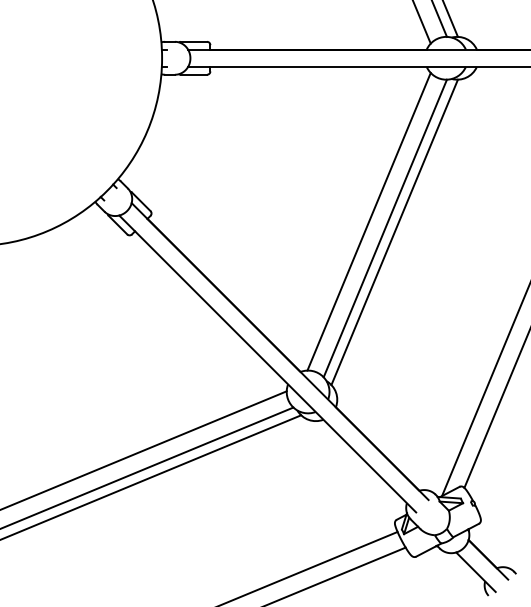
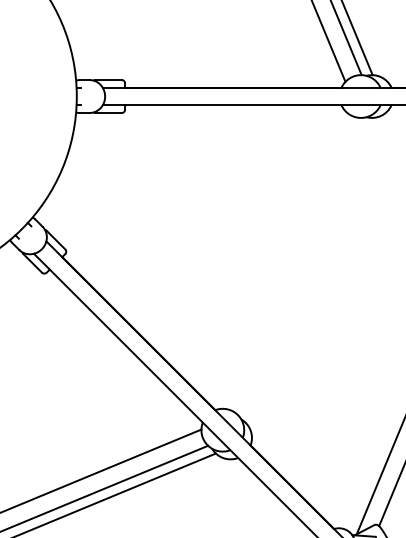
line: (368, 221) -> (283, 259), removed
line: (384, 228) -> (299, 266), removed
line: (394, 232) -> (309, 270), removed

